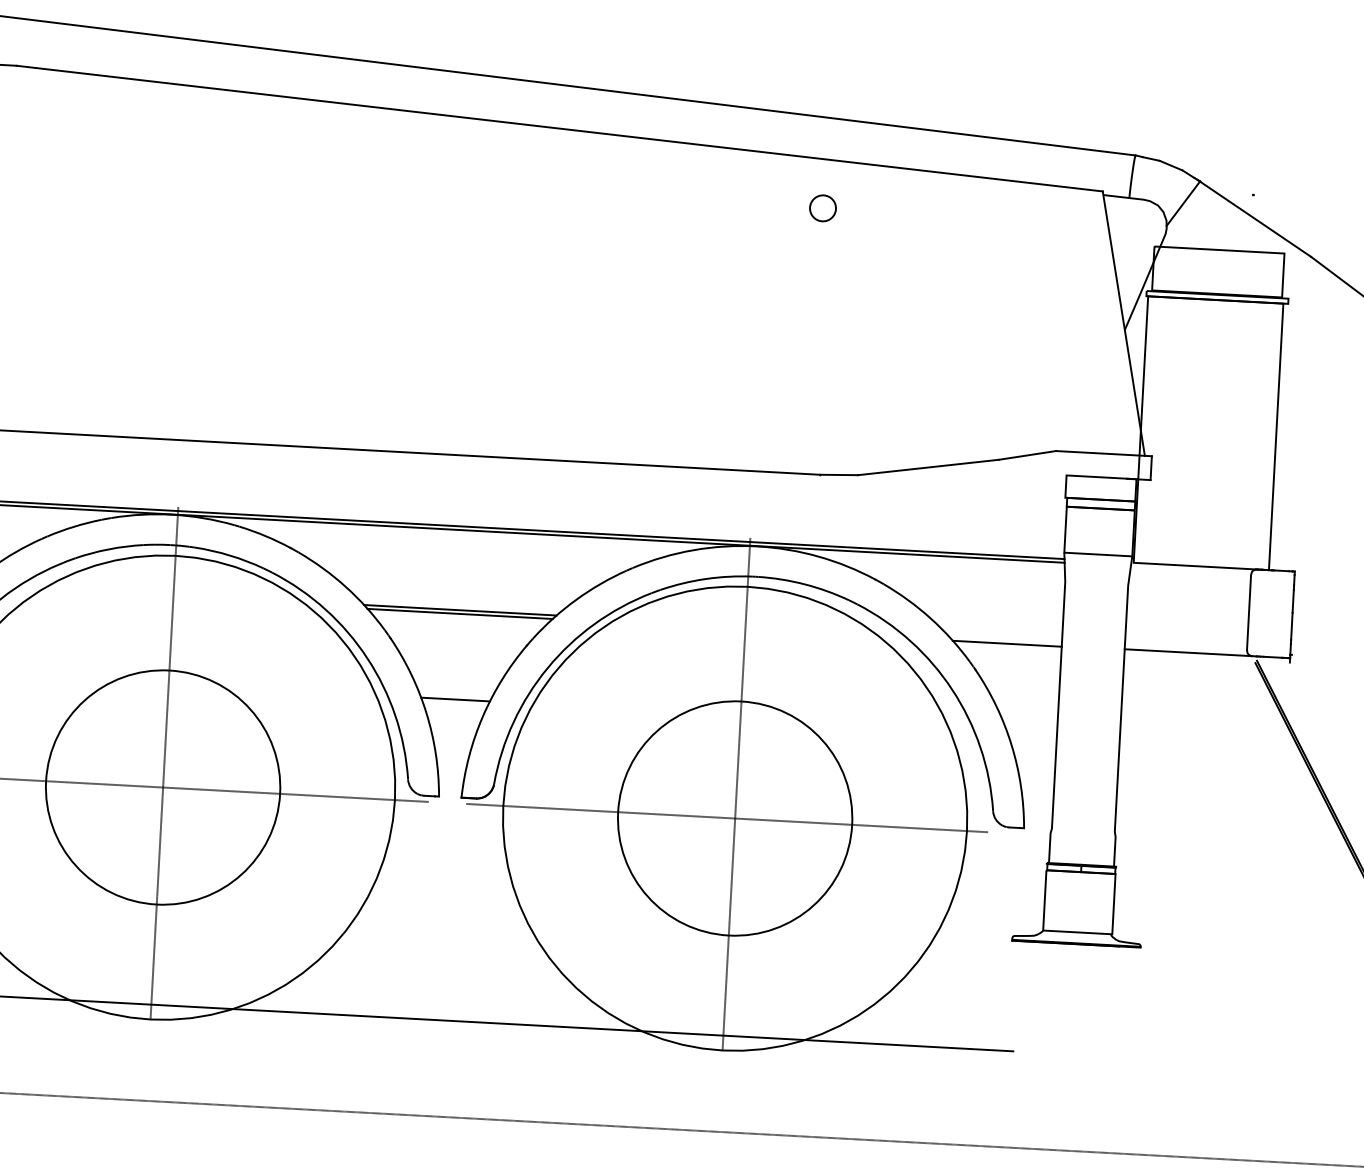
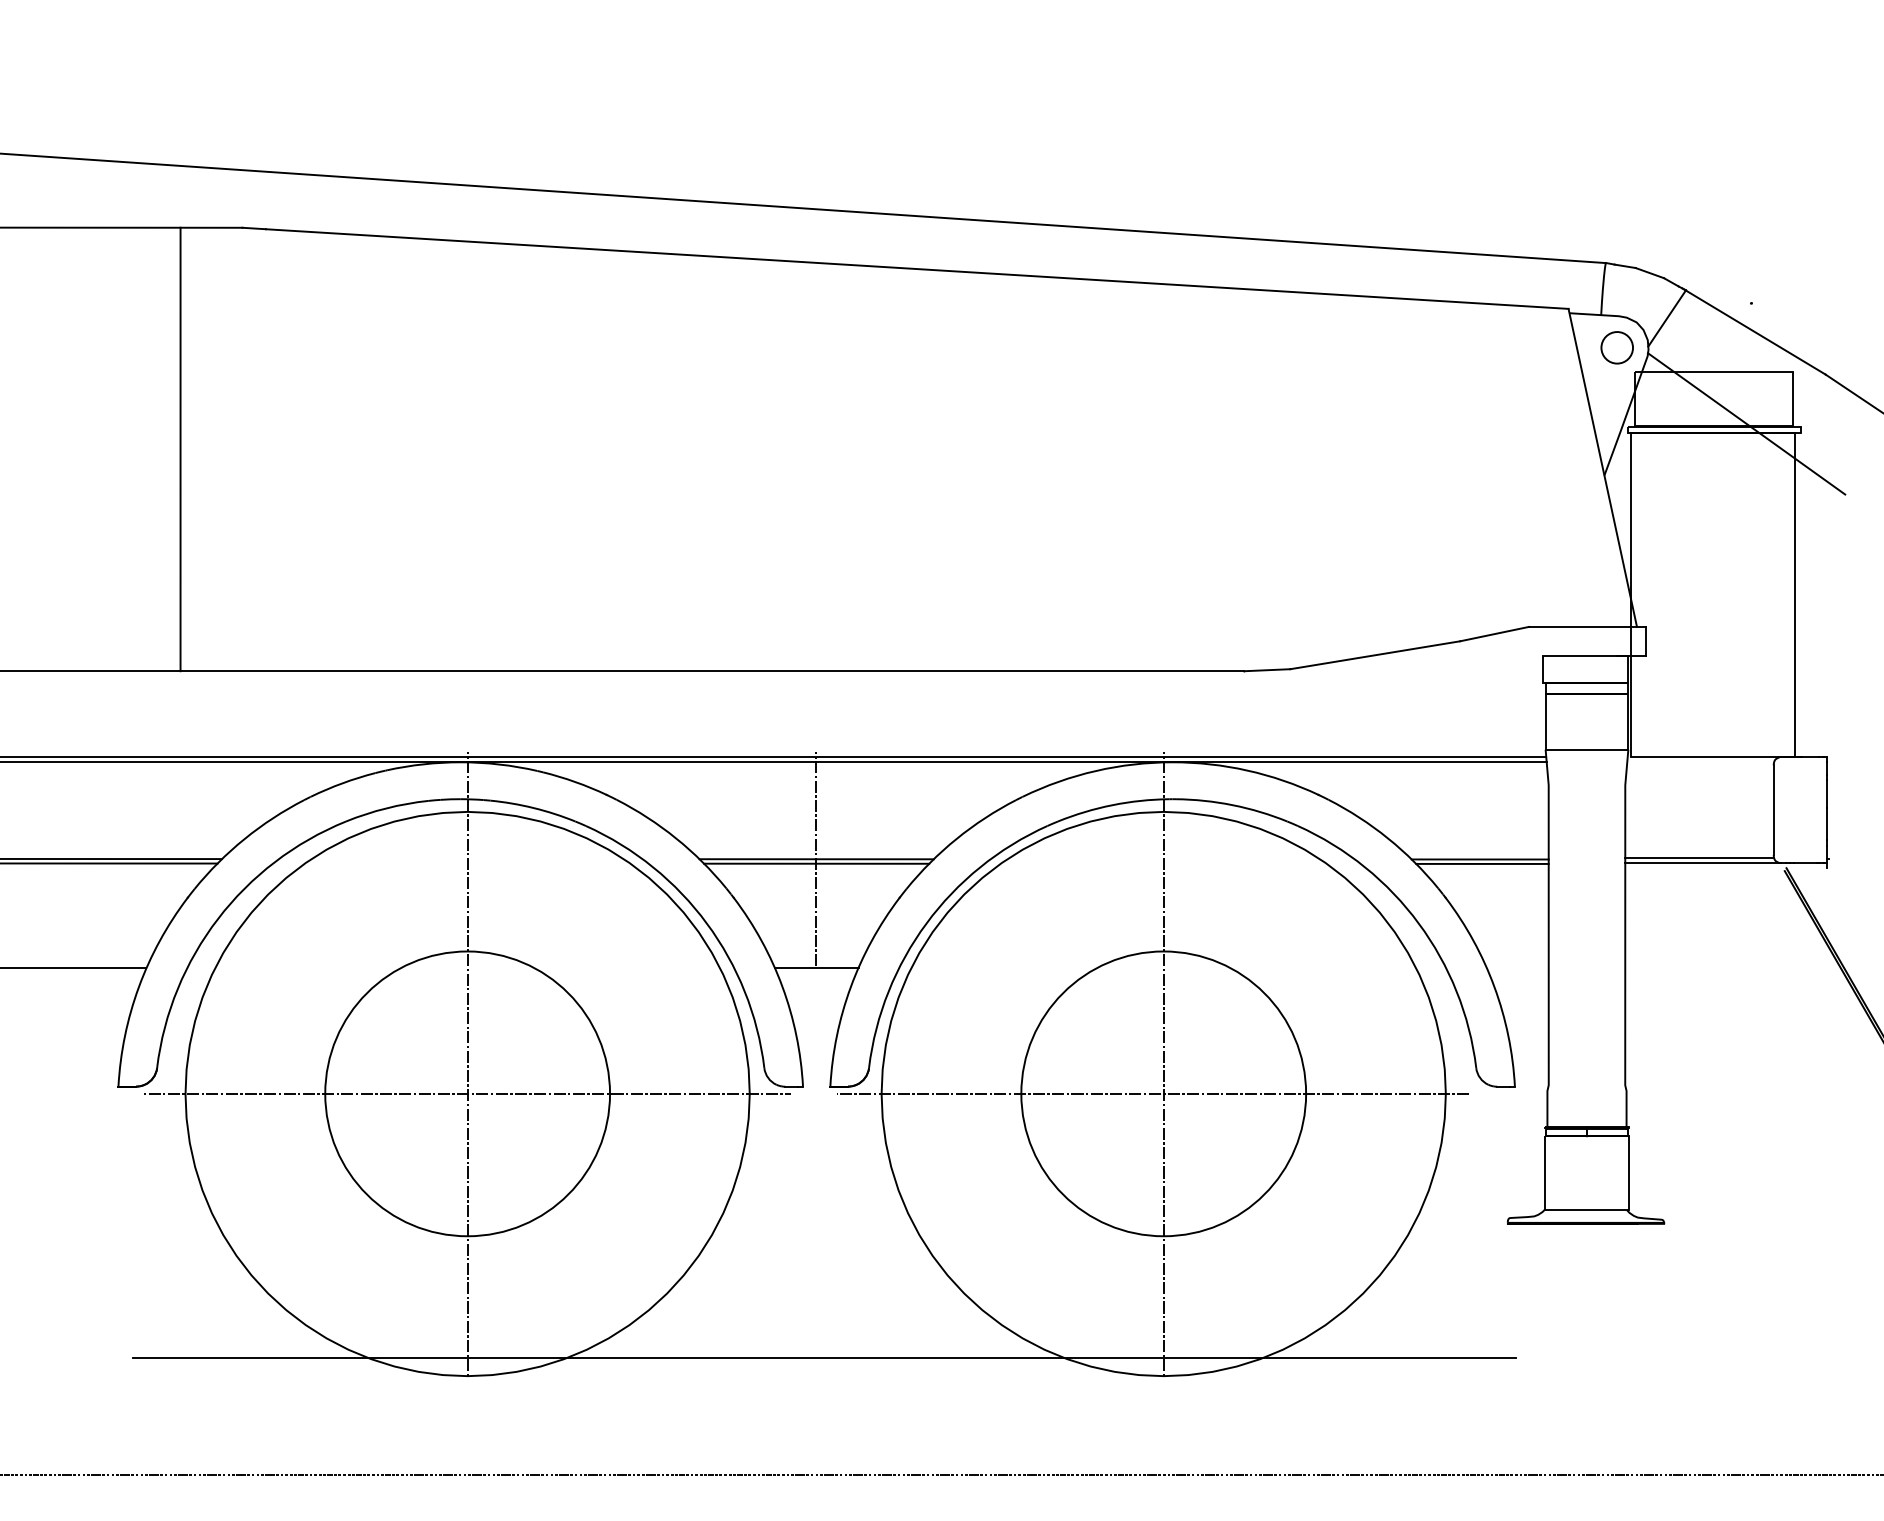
circle: (822, 208) -> (1616, 347), moved
line: (1243, 293) -> (1746, 423), added
line: (459, 610) -> (815, 859), added
line: (1005, 639) -> (1479, 859), added
line: (1185, 648) -> (1699, 858), added

